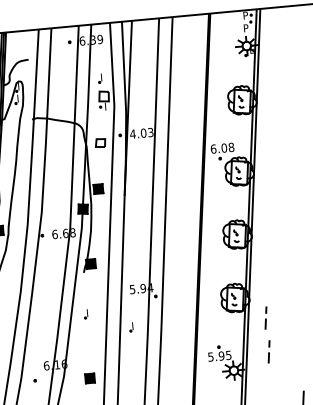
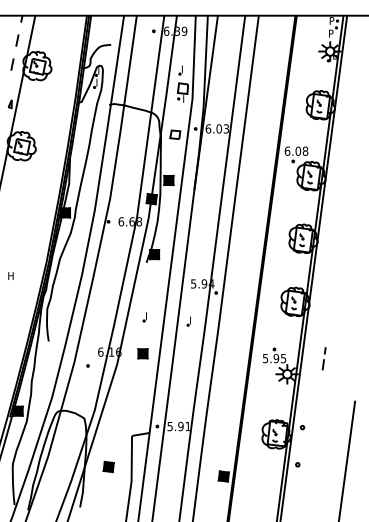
text: (132, 133) -> (208, 128), 4.03 -> 6.03
part: (85, 314) -> (144, 317), moved
part: (265, 317) -> (323, 324), removed
part: (89, 378) -> (142, 353), moved

